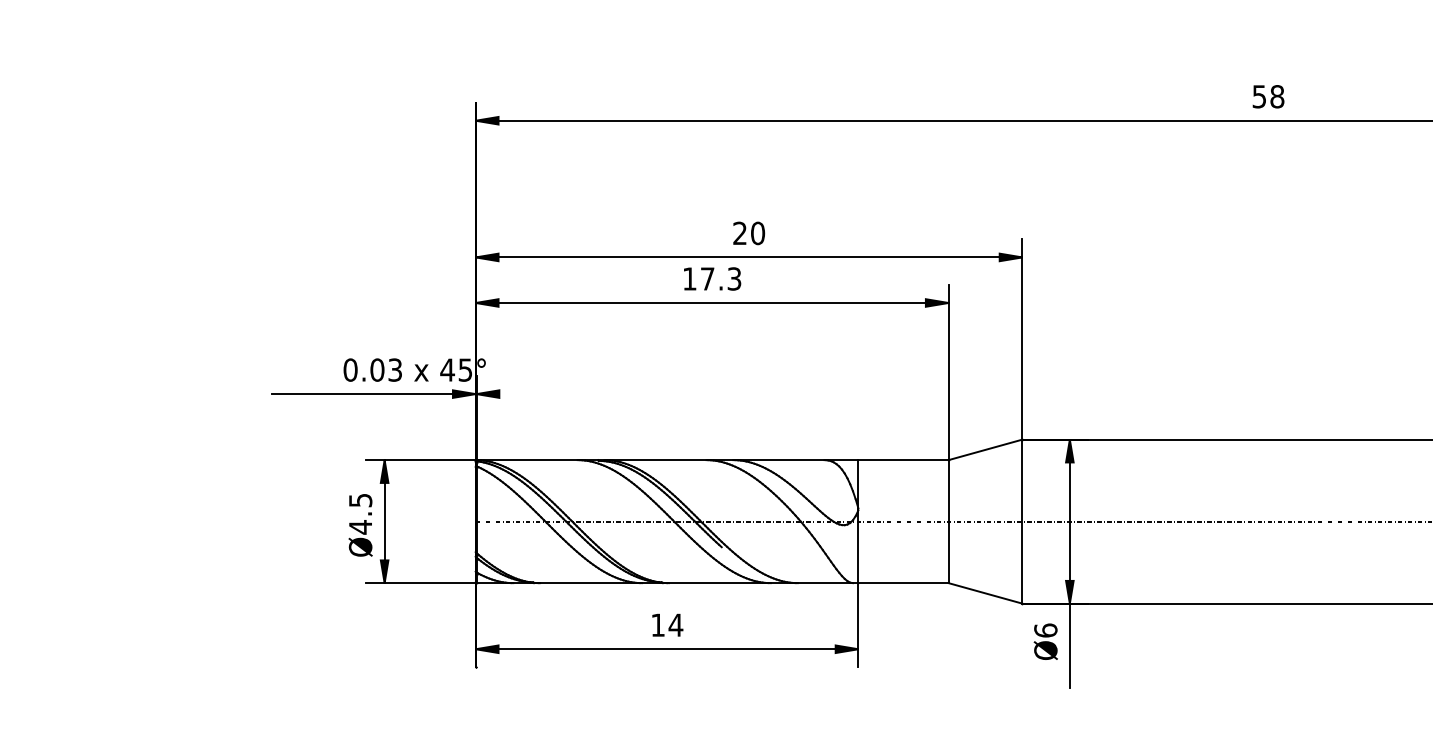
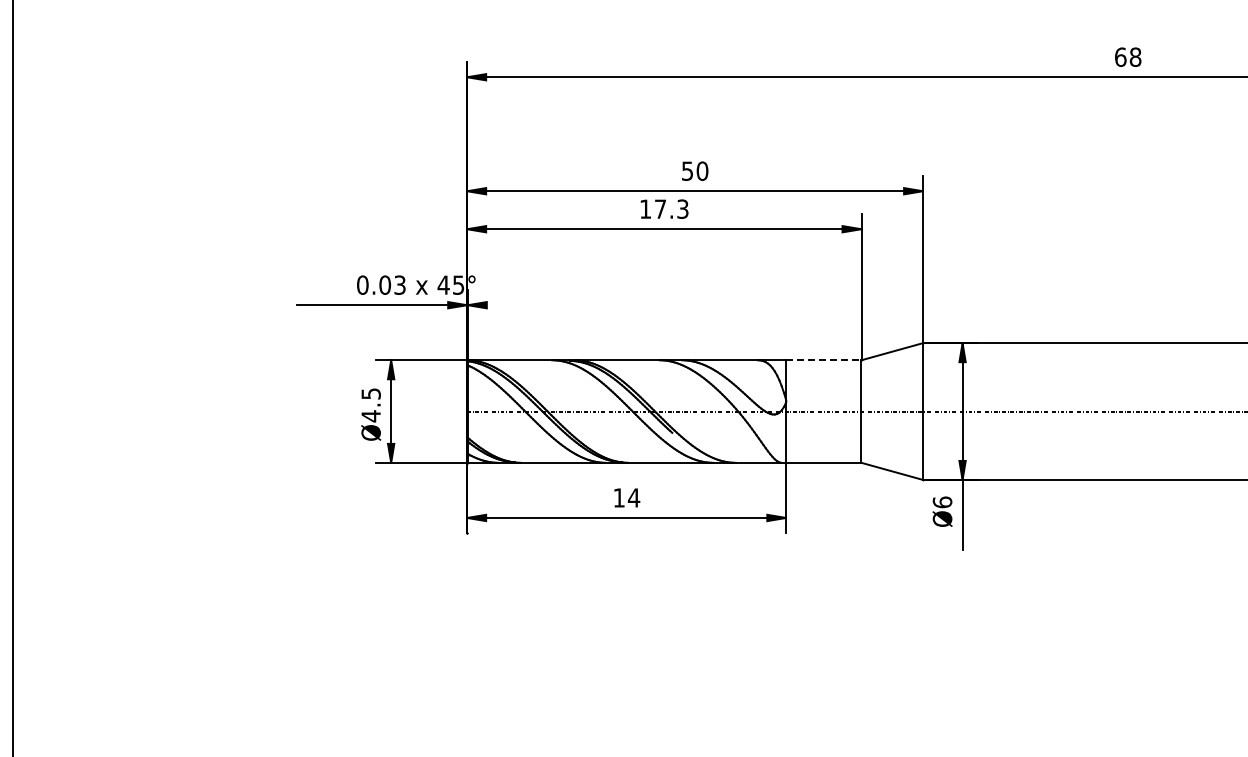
text: (1259, 97) -> (1120, 57), 58 -> 68
text: (739, 232) -> (687, 170), 20 -> 50
line: (903, 460) -> (823, 360), solid -> dashed

